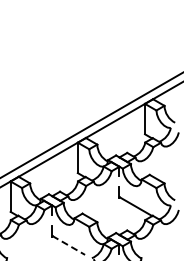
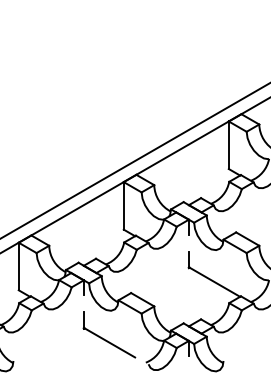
line: (68, 245) -> (109, 342), dashed -> solid

